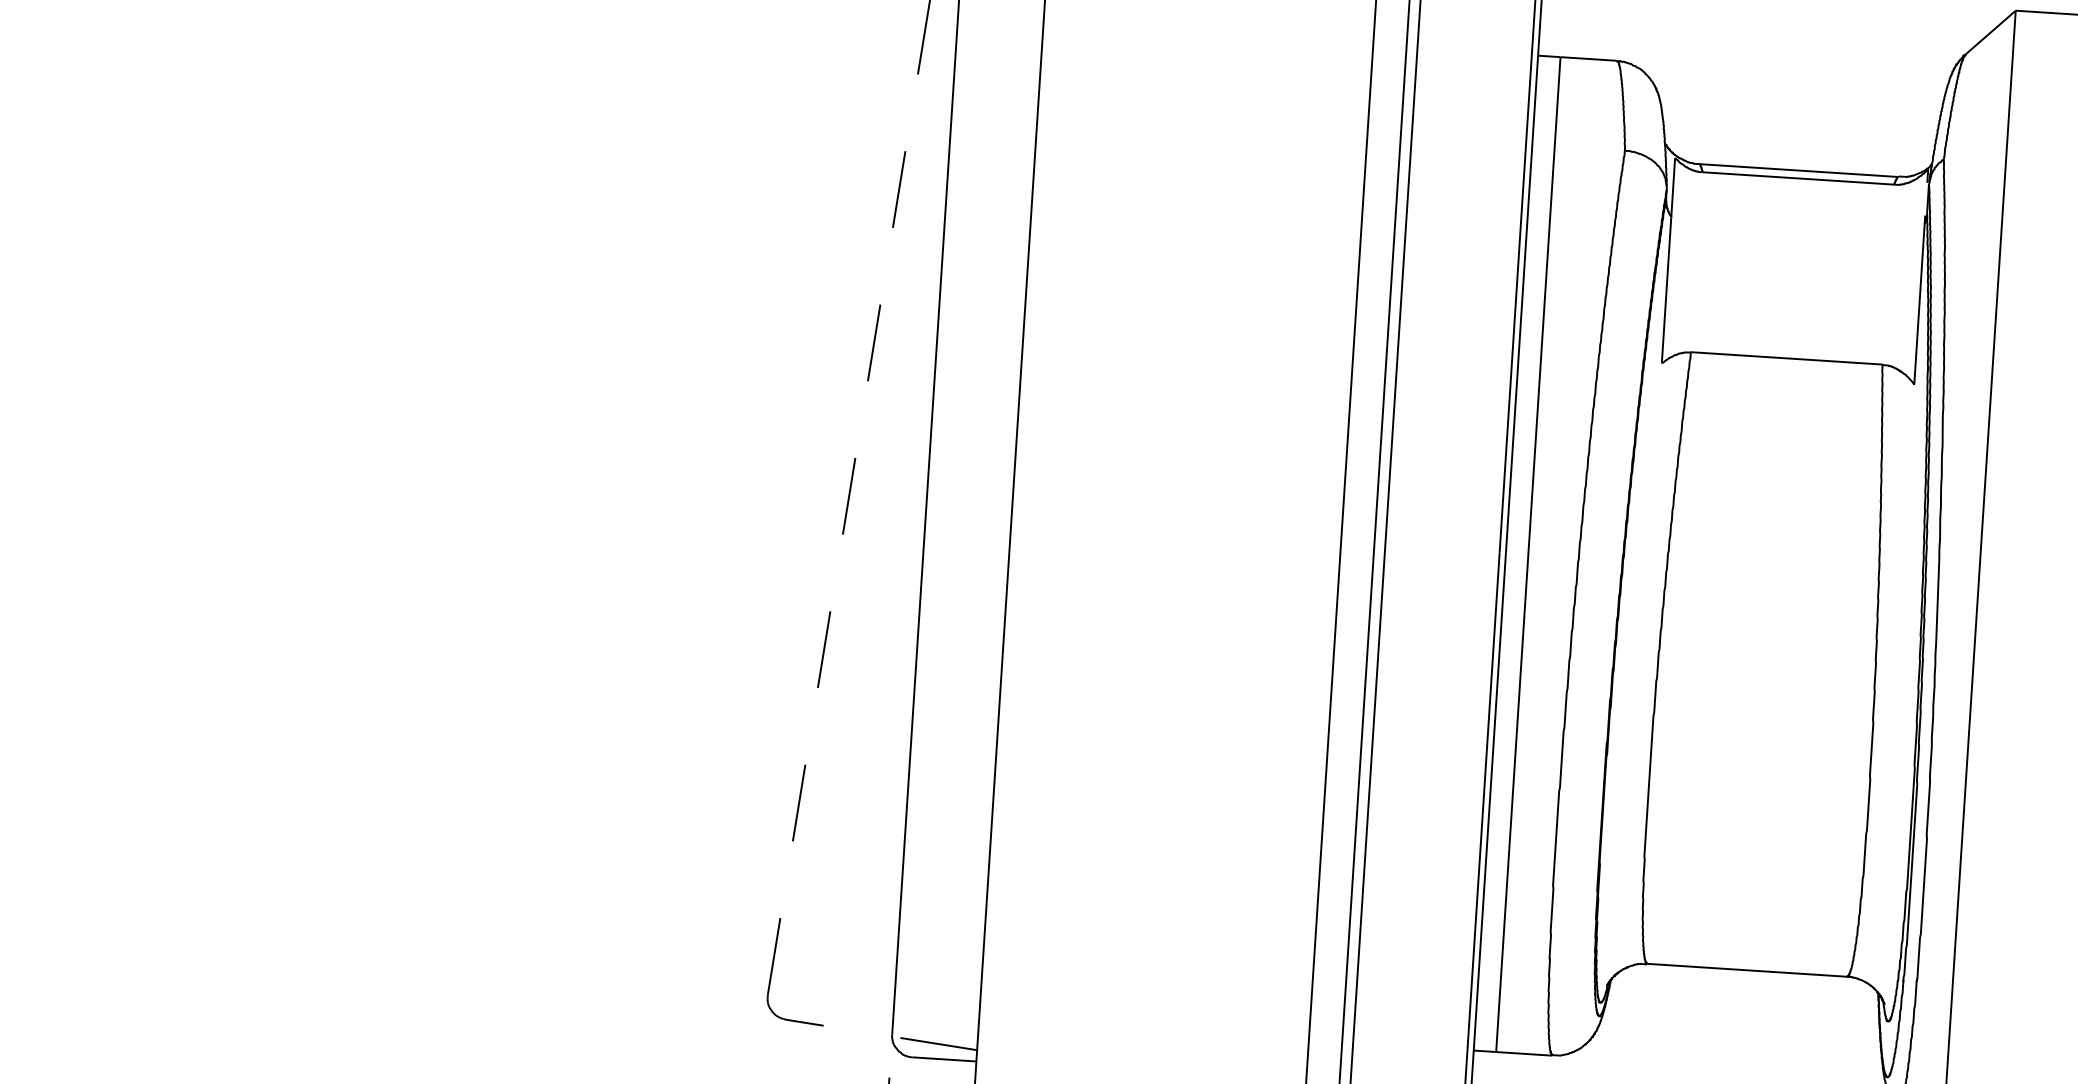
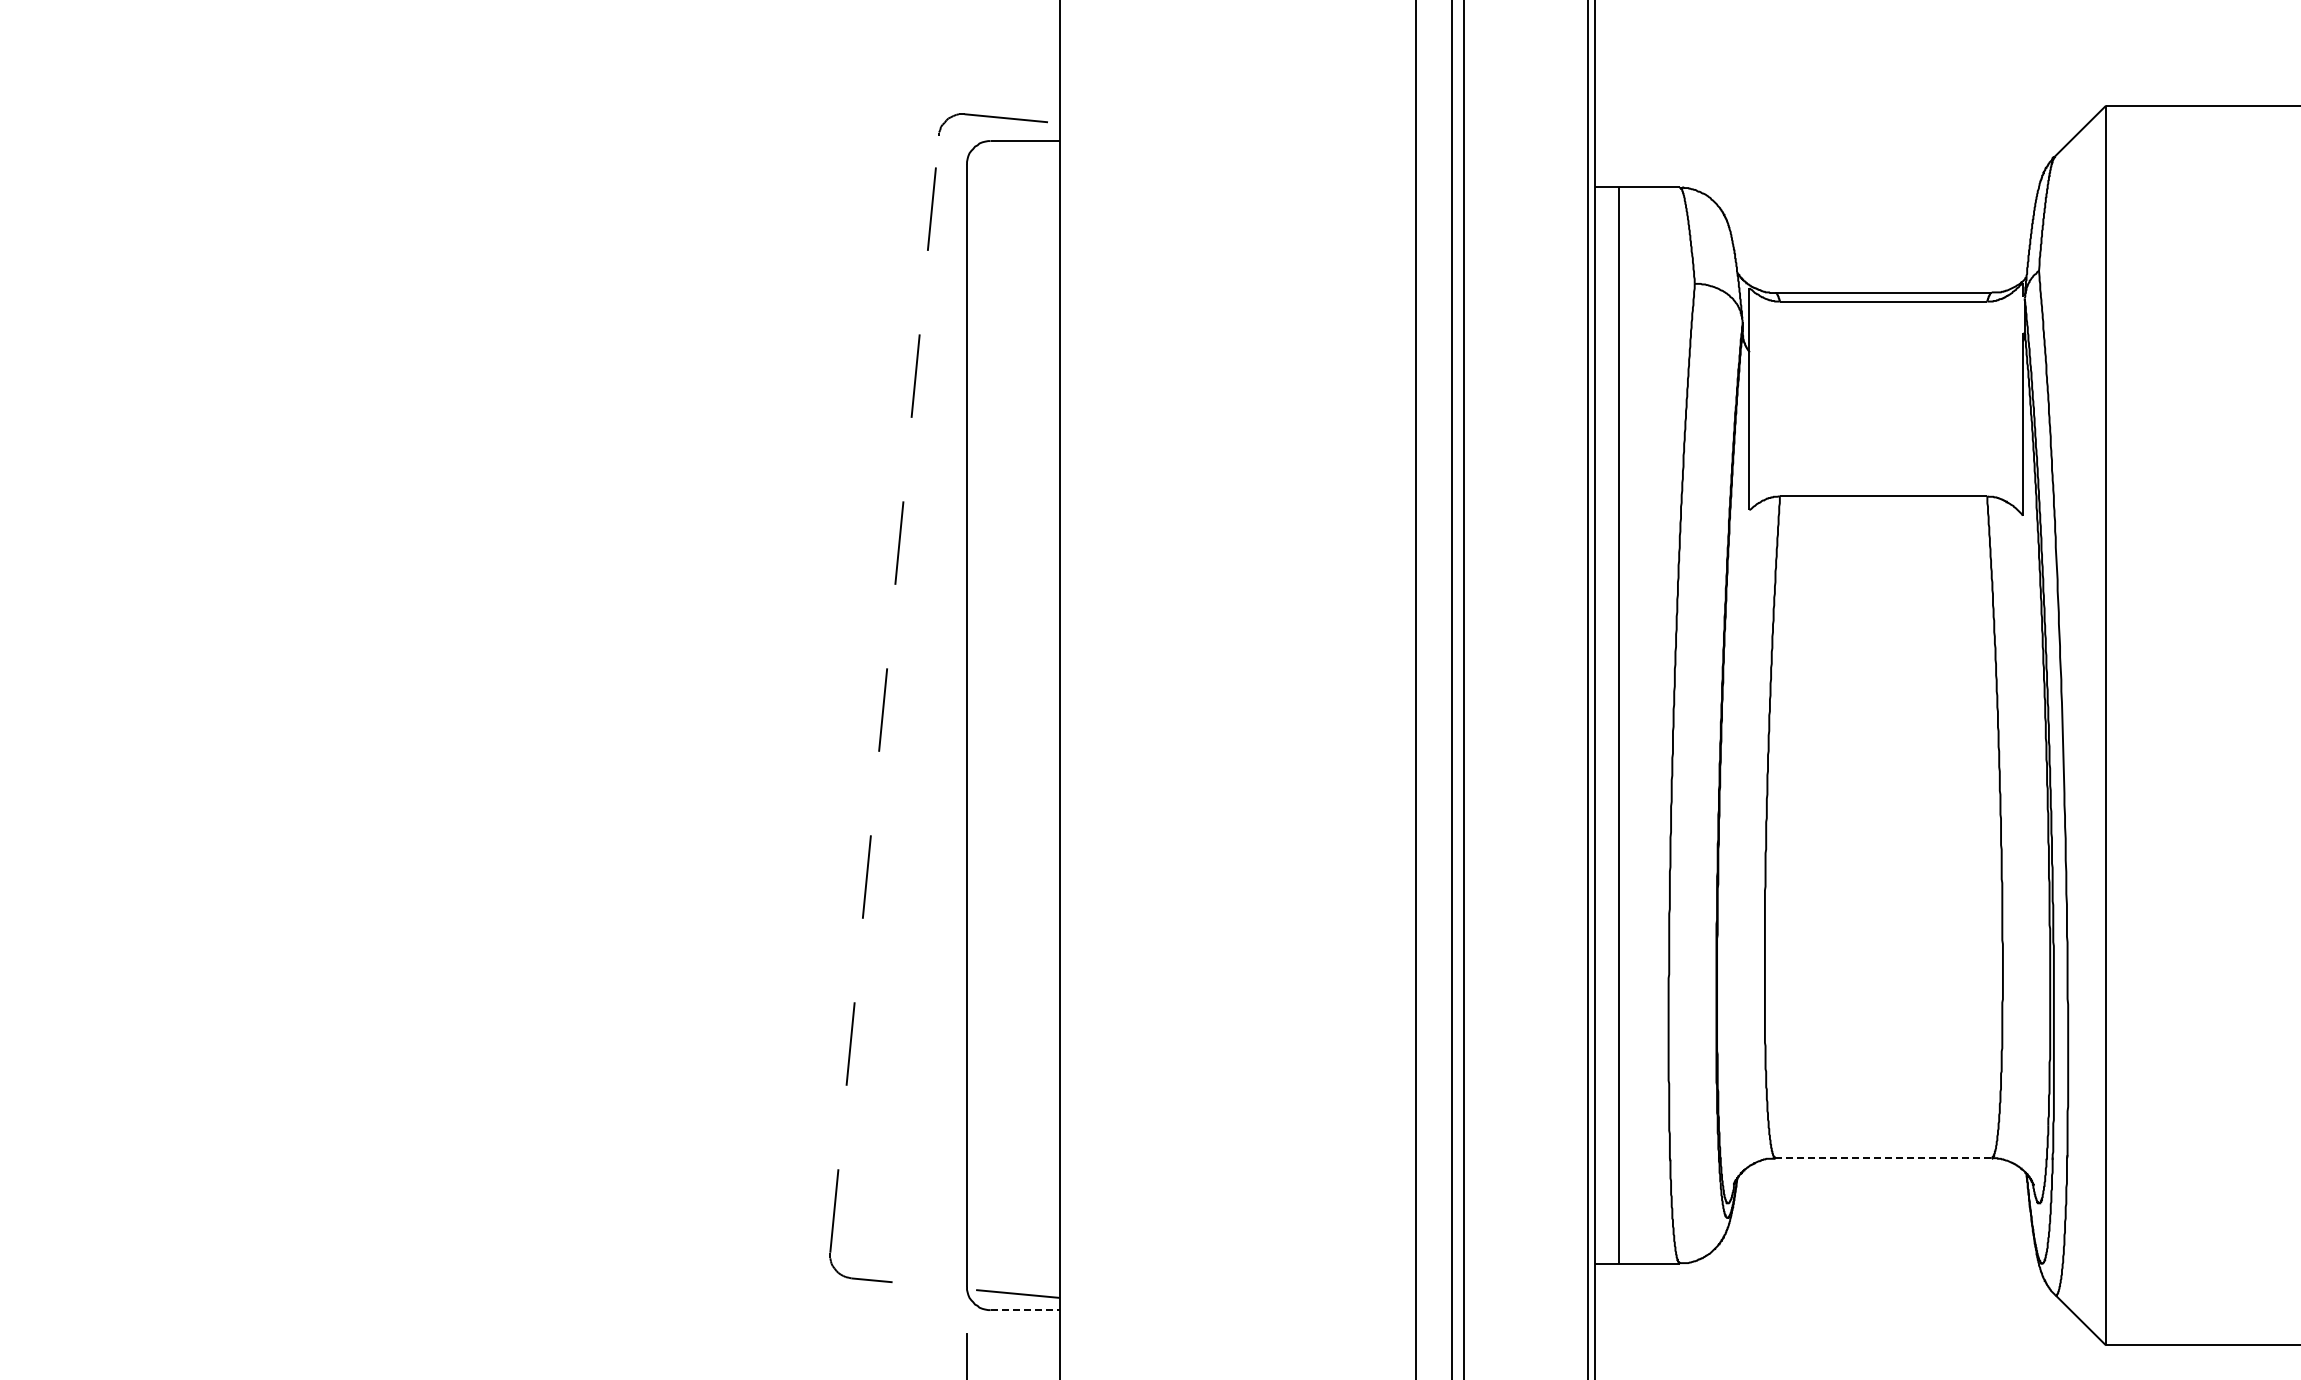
line: (1747, 970) -> (1884, 1158), solid -> dashed
line: (944, 1059) -> (1025, 1310), solid -> dashed

